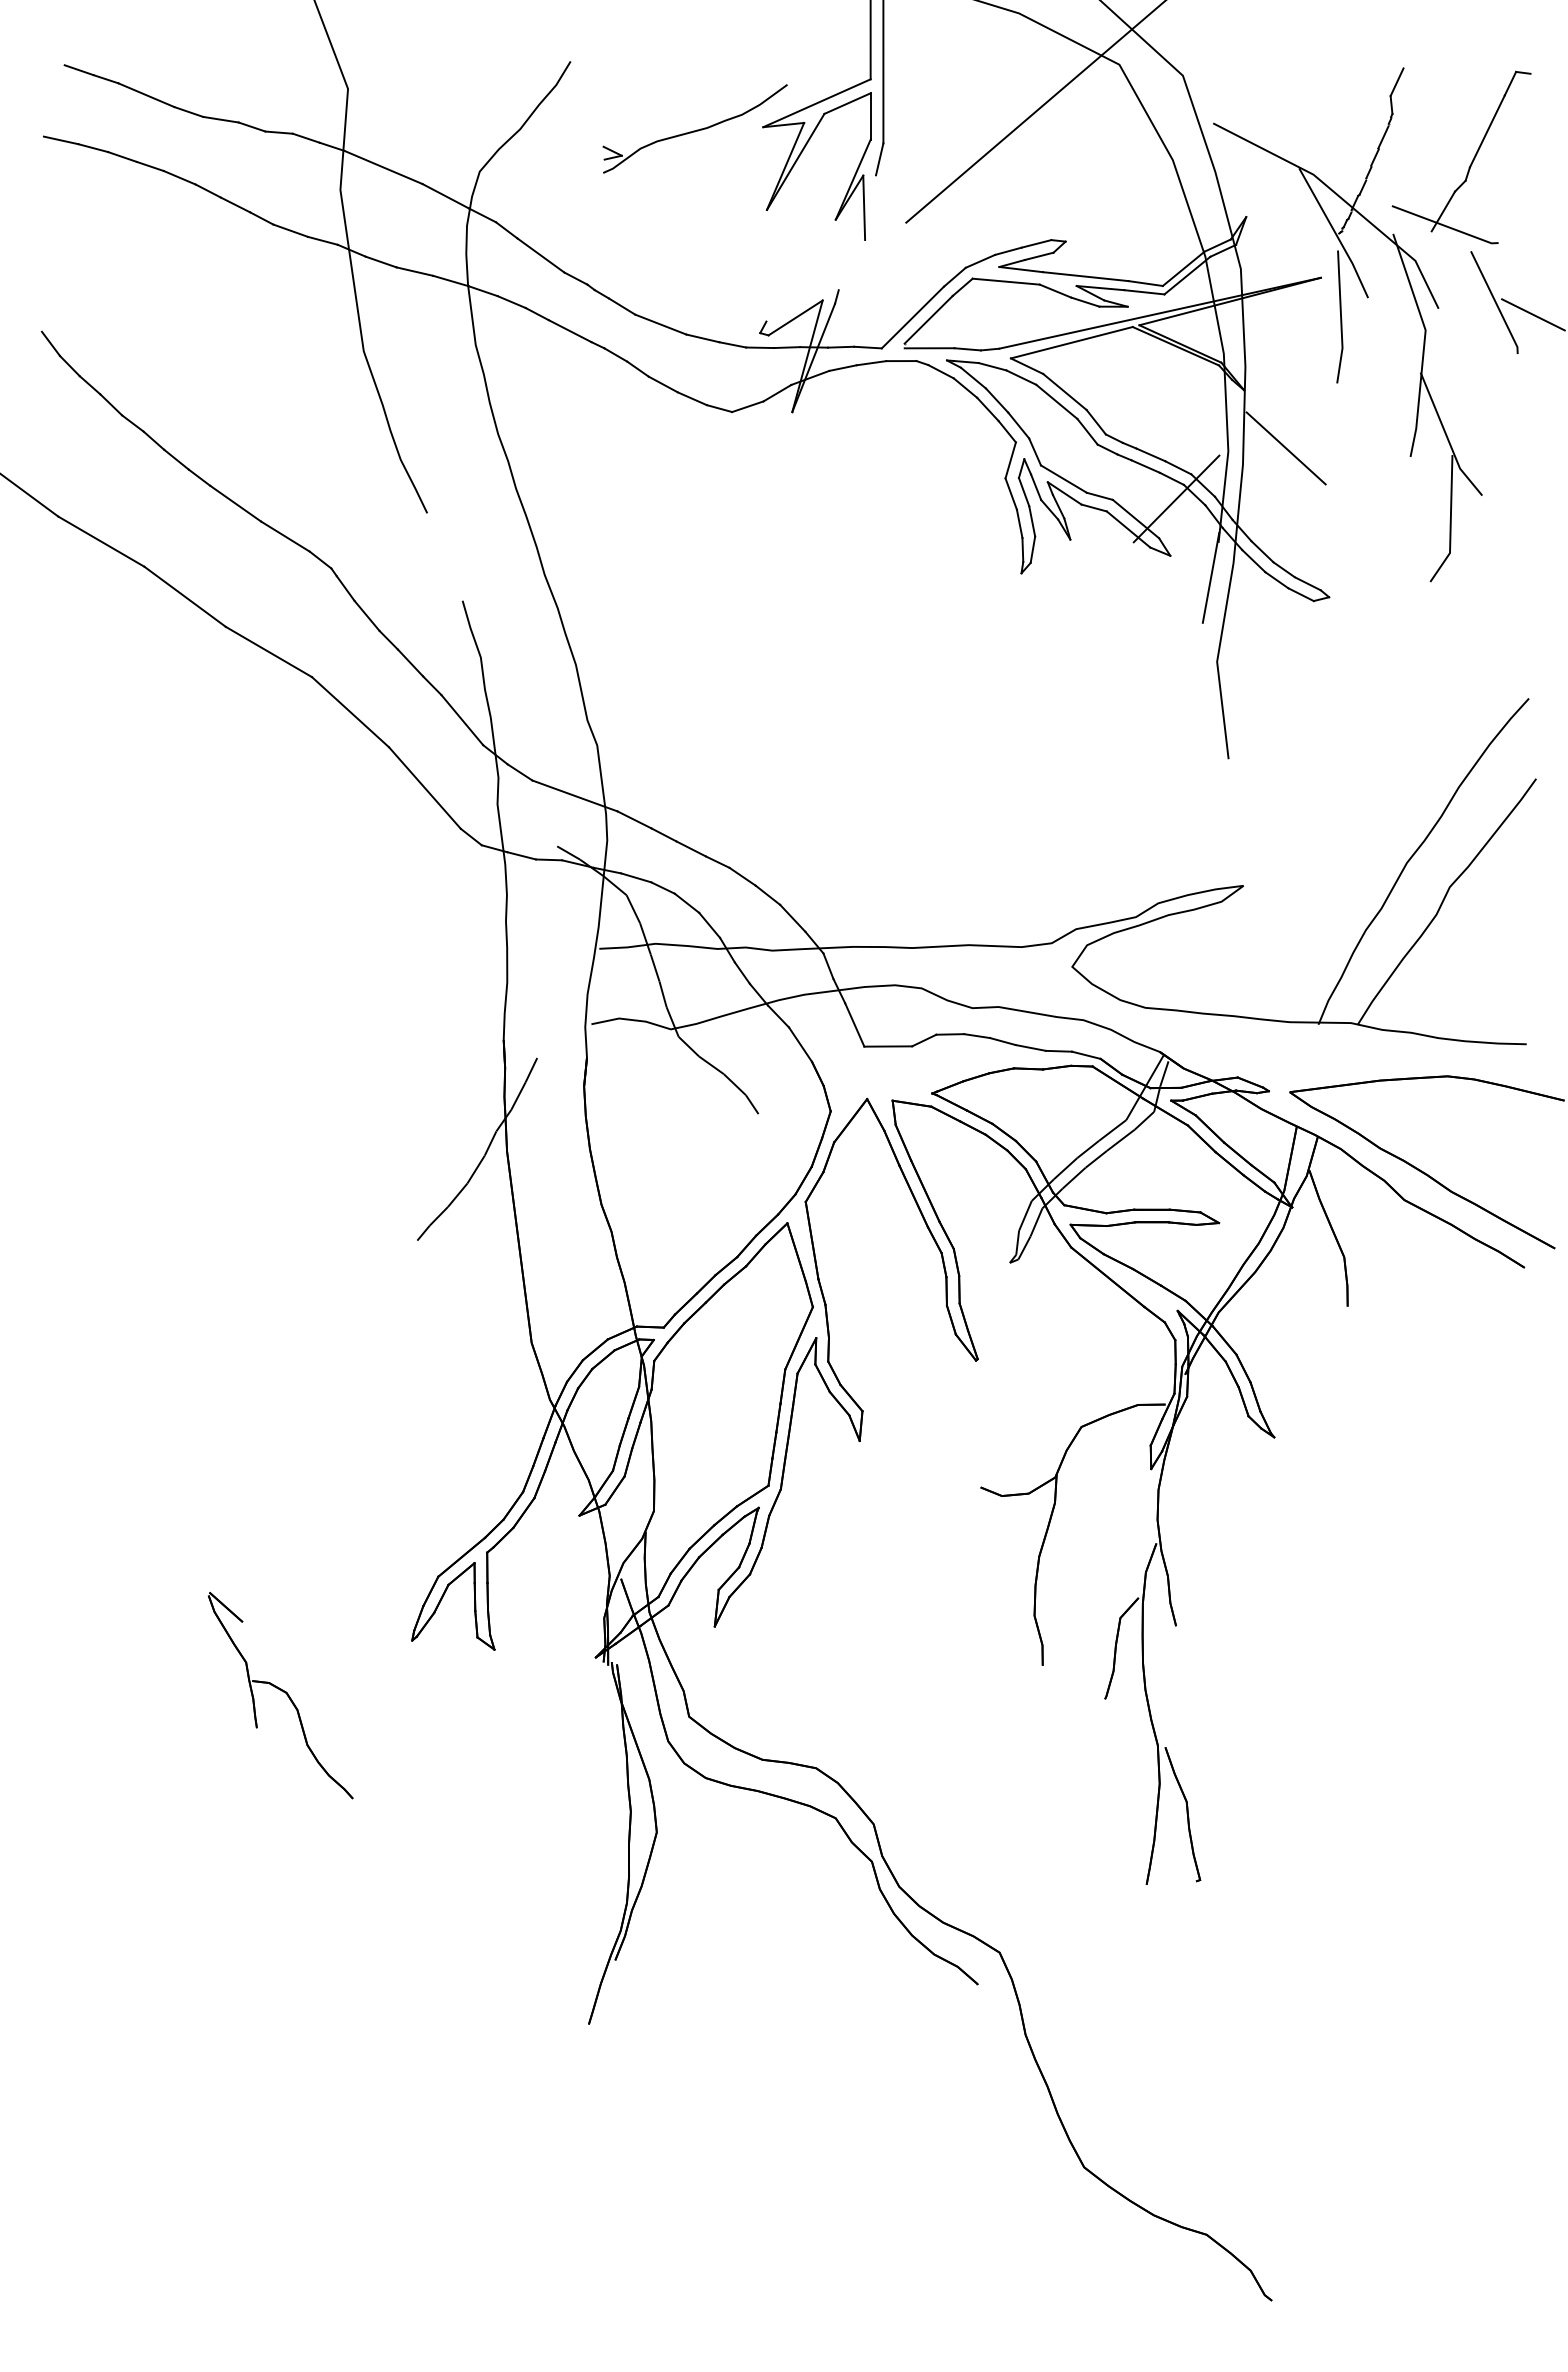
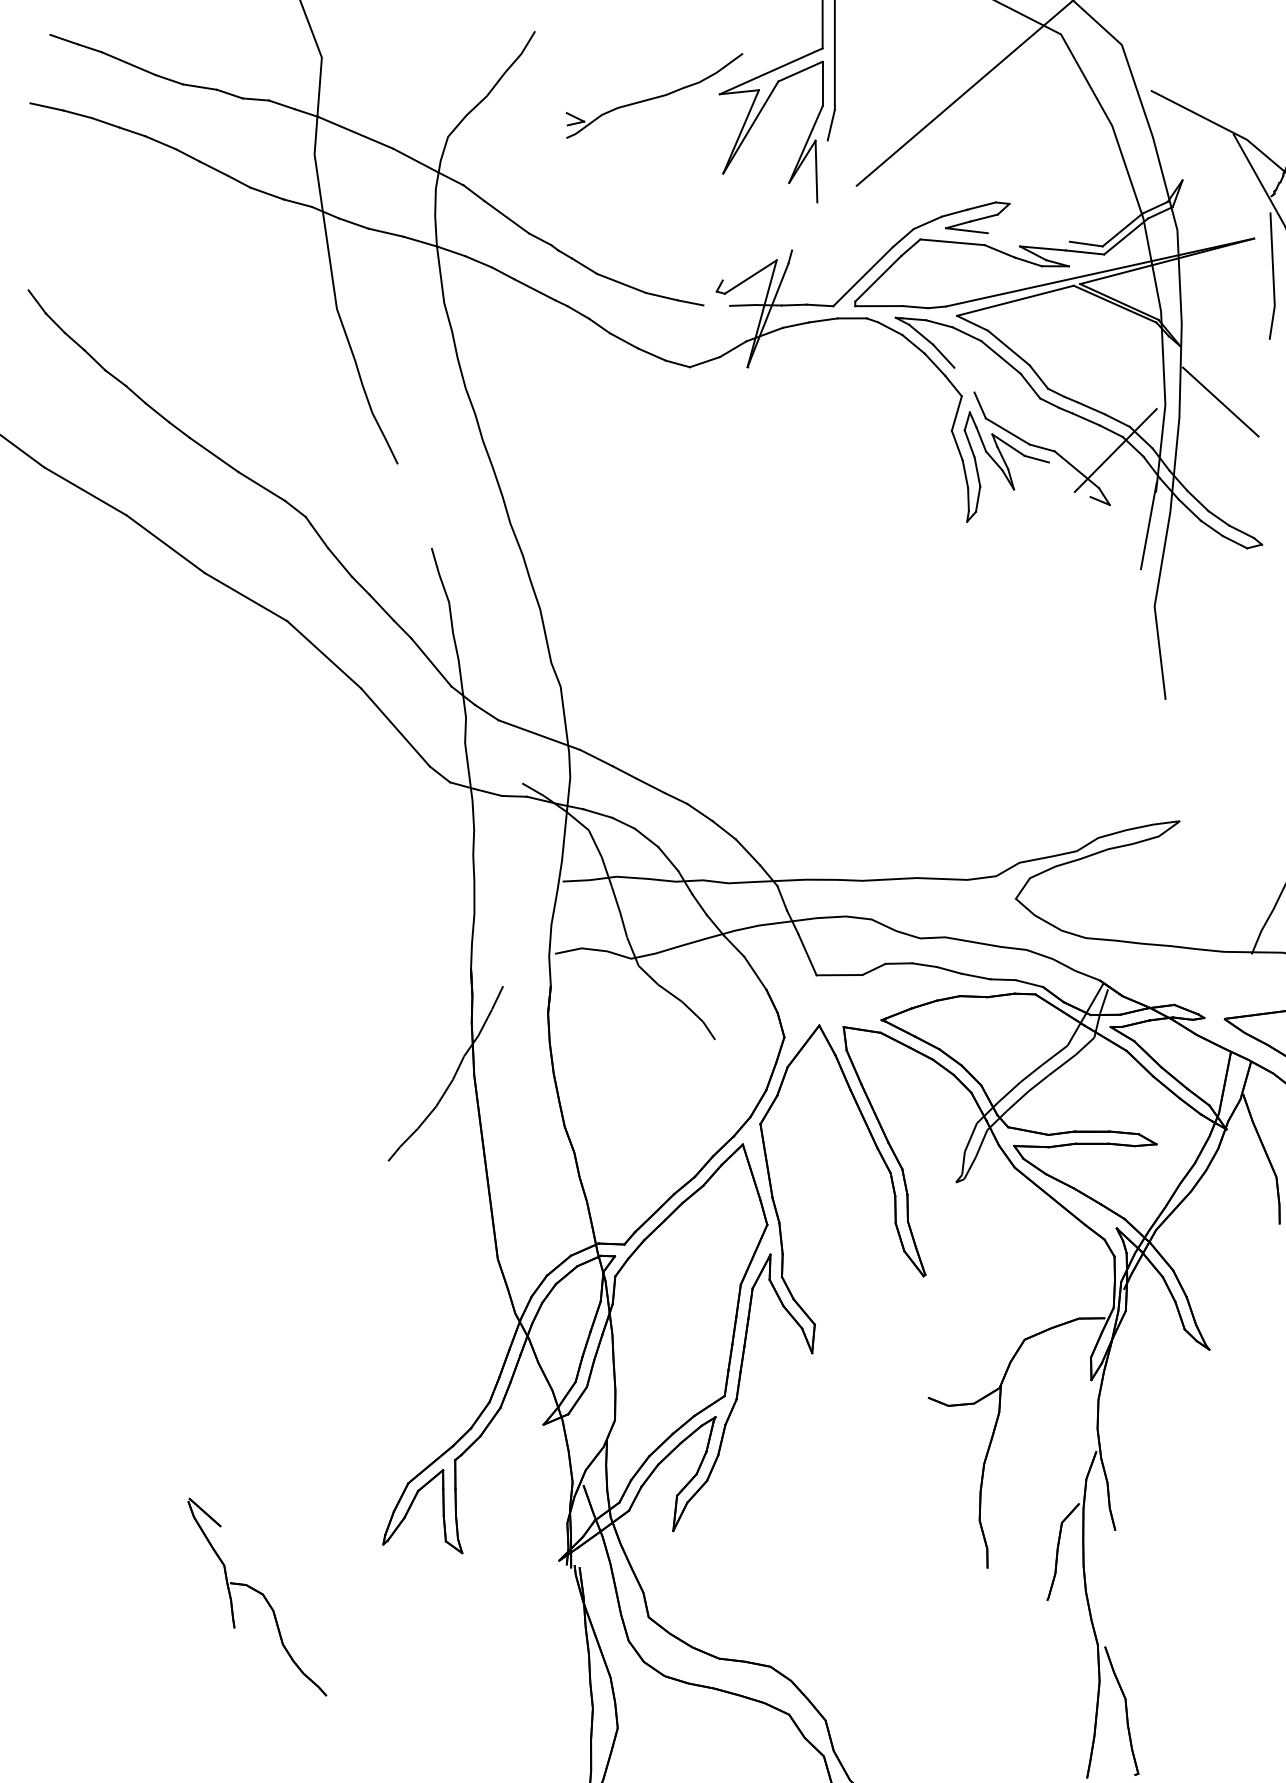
line: (1085, 276) -> (1028, 237), removed
line: (760, 347) -> (717, 305), removed
line: (1018, 425) -> (964, 380), removed
line: (1128, 529) -> (1069, 479), removed

